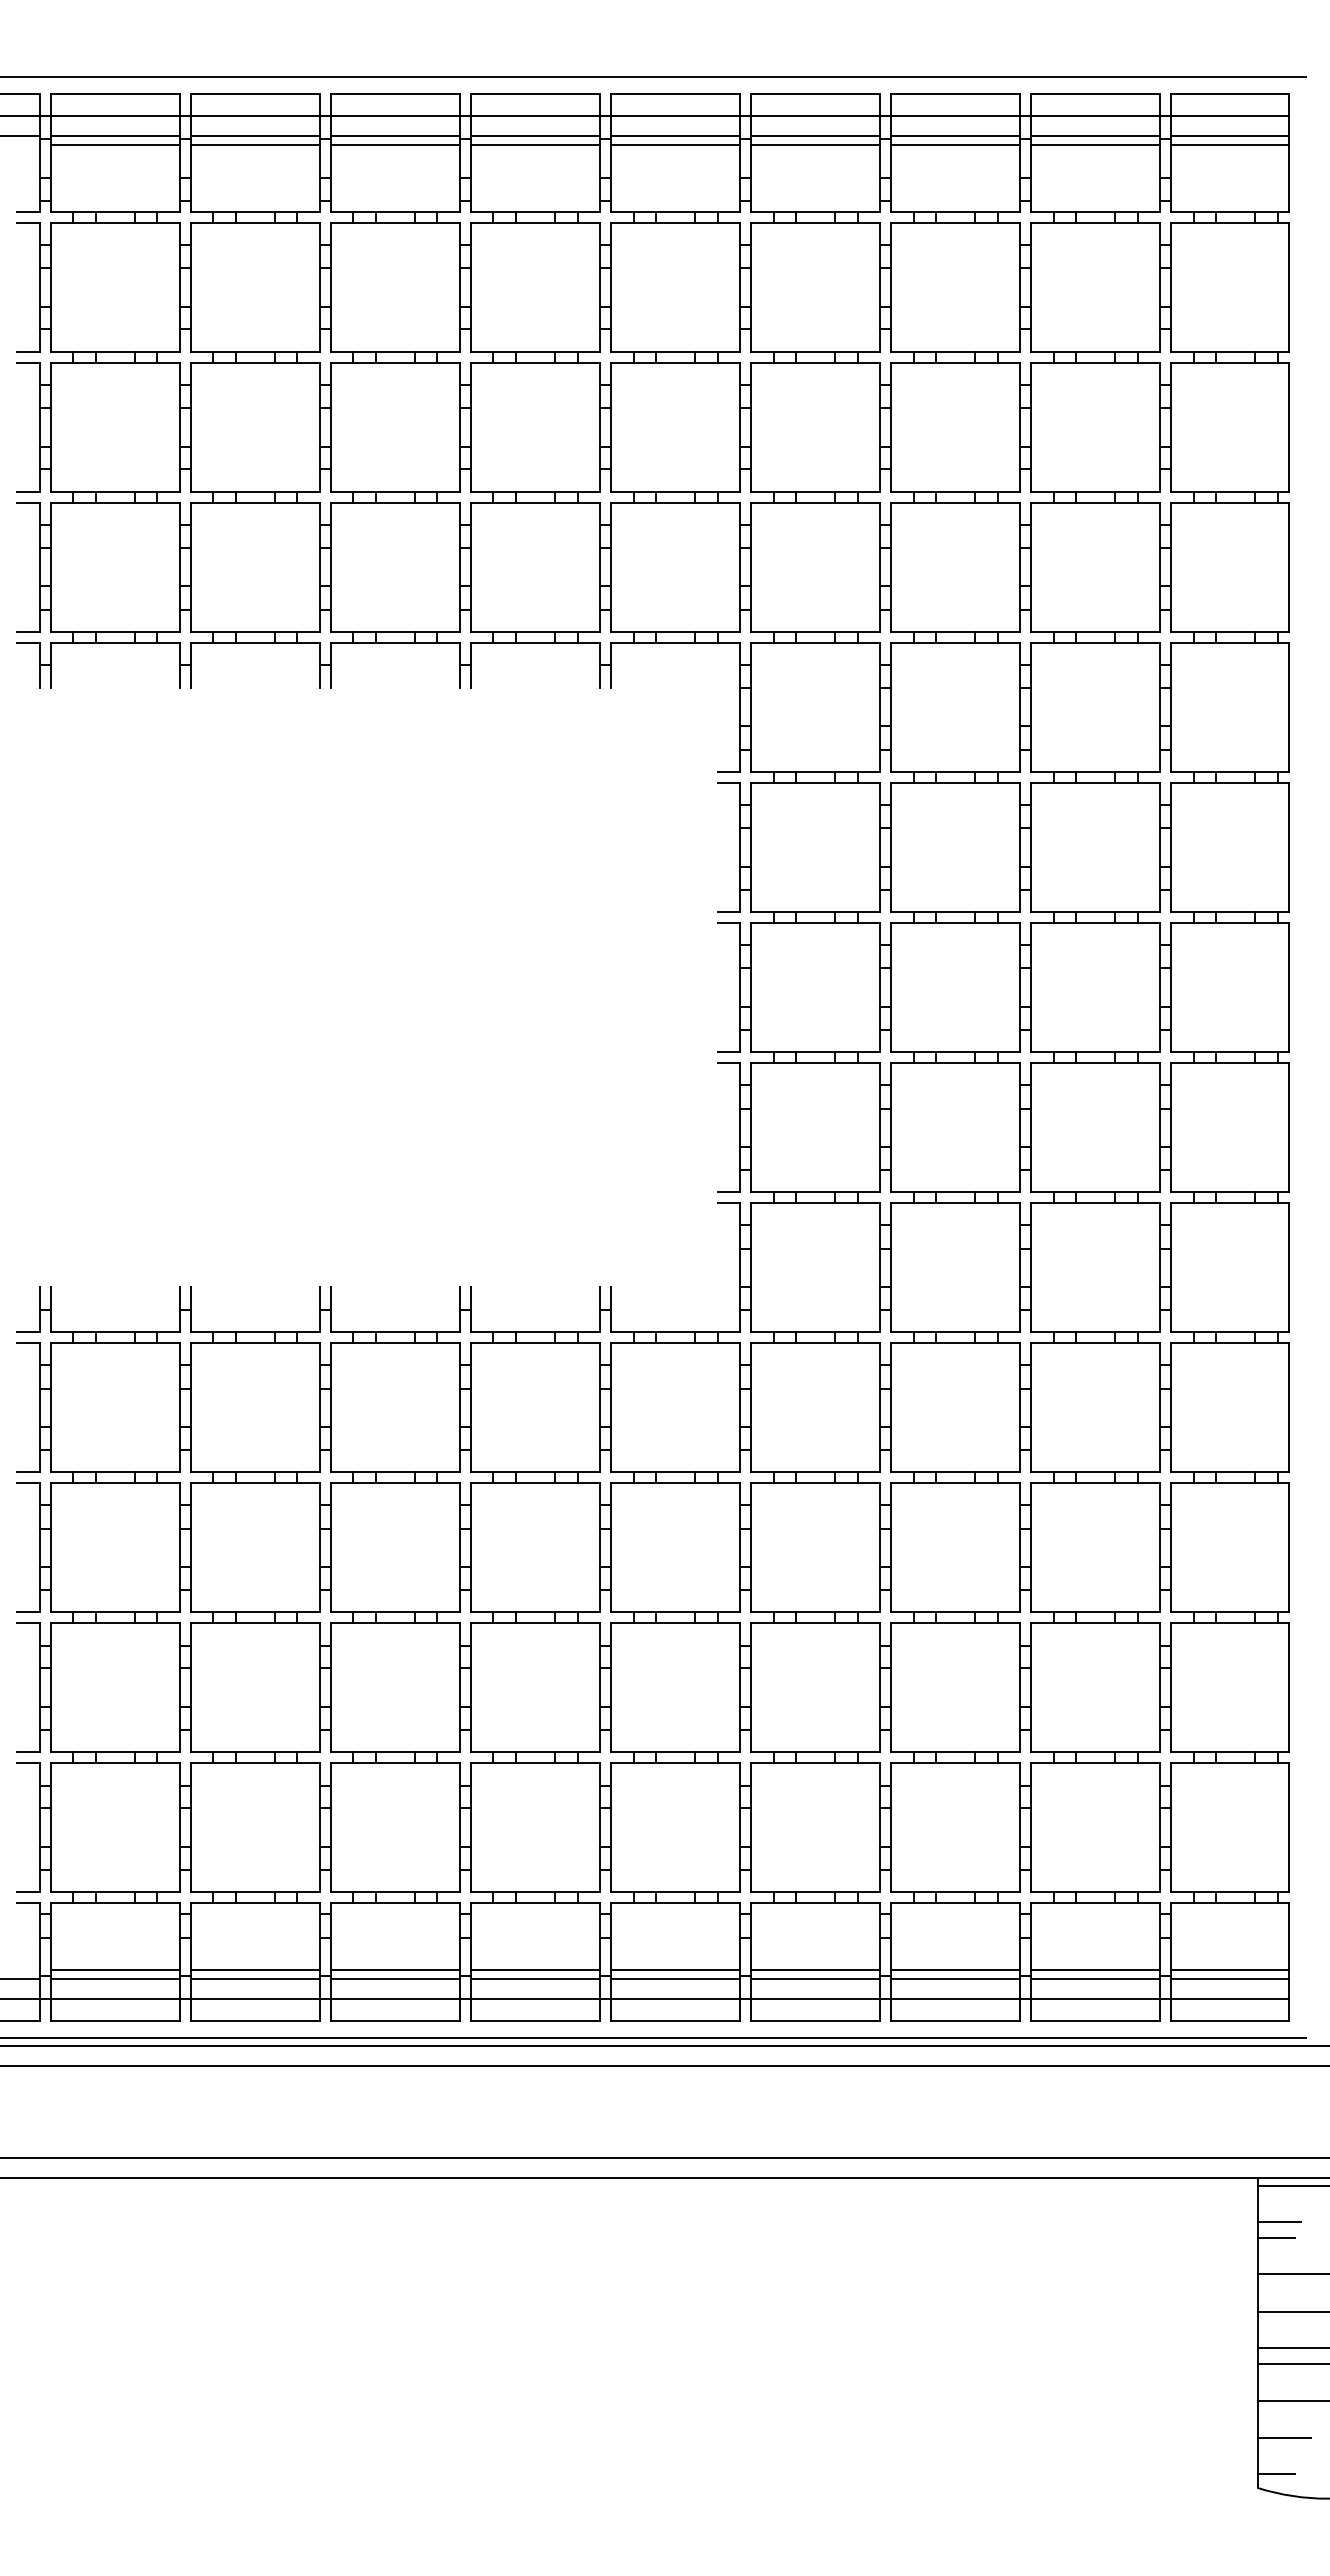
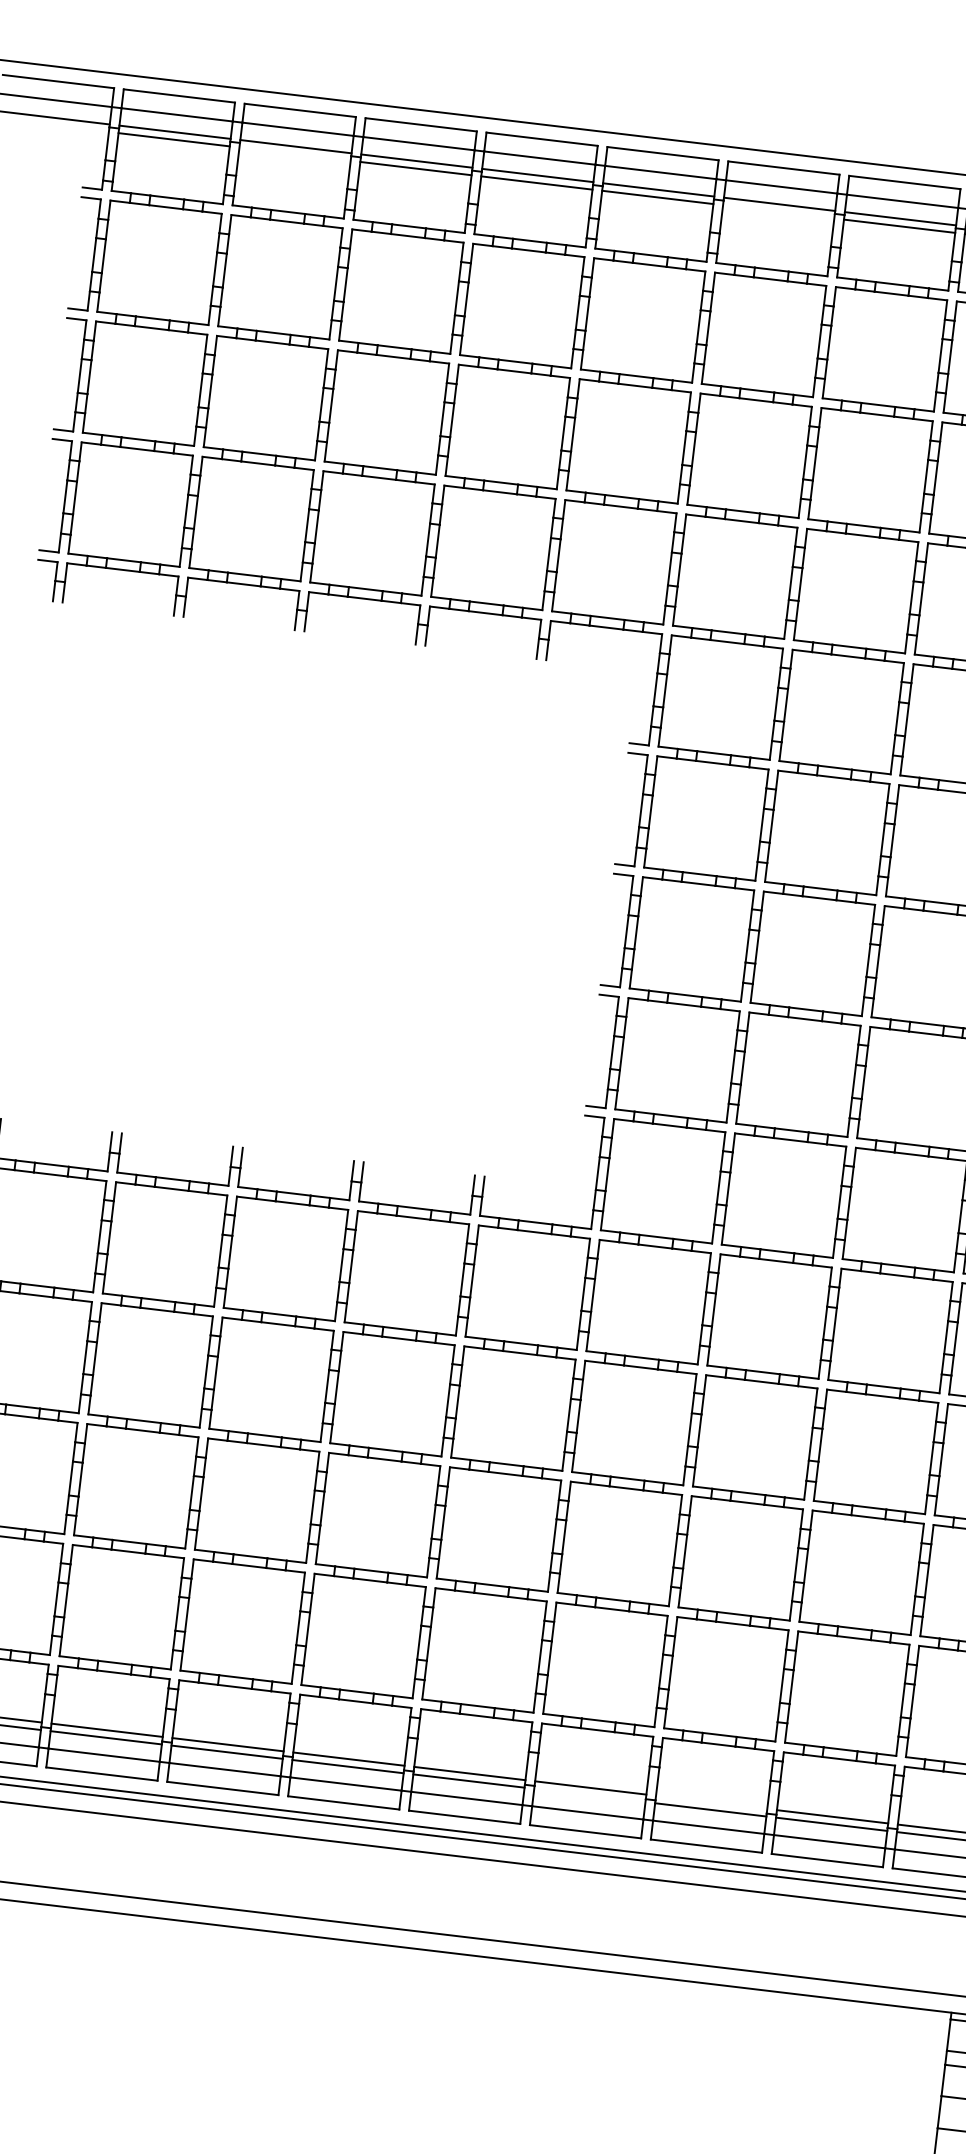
line: (255, 144) -> (295, 153), removed
line: (815, 144) -> (778, 211), removed
line: (955, 1970) -> (711, 1802), removed
line: (815, 1978) -> (589, 1795), removed

